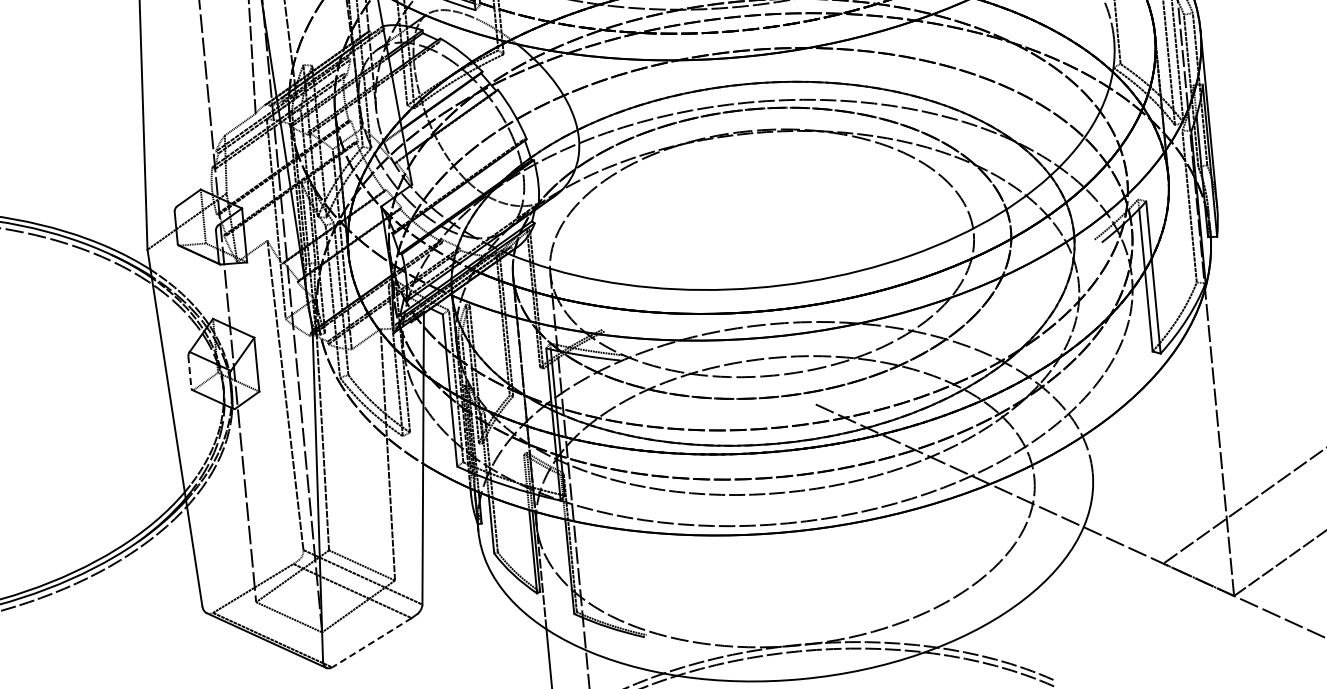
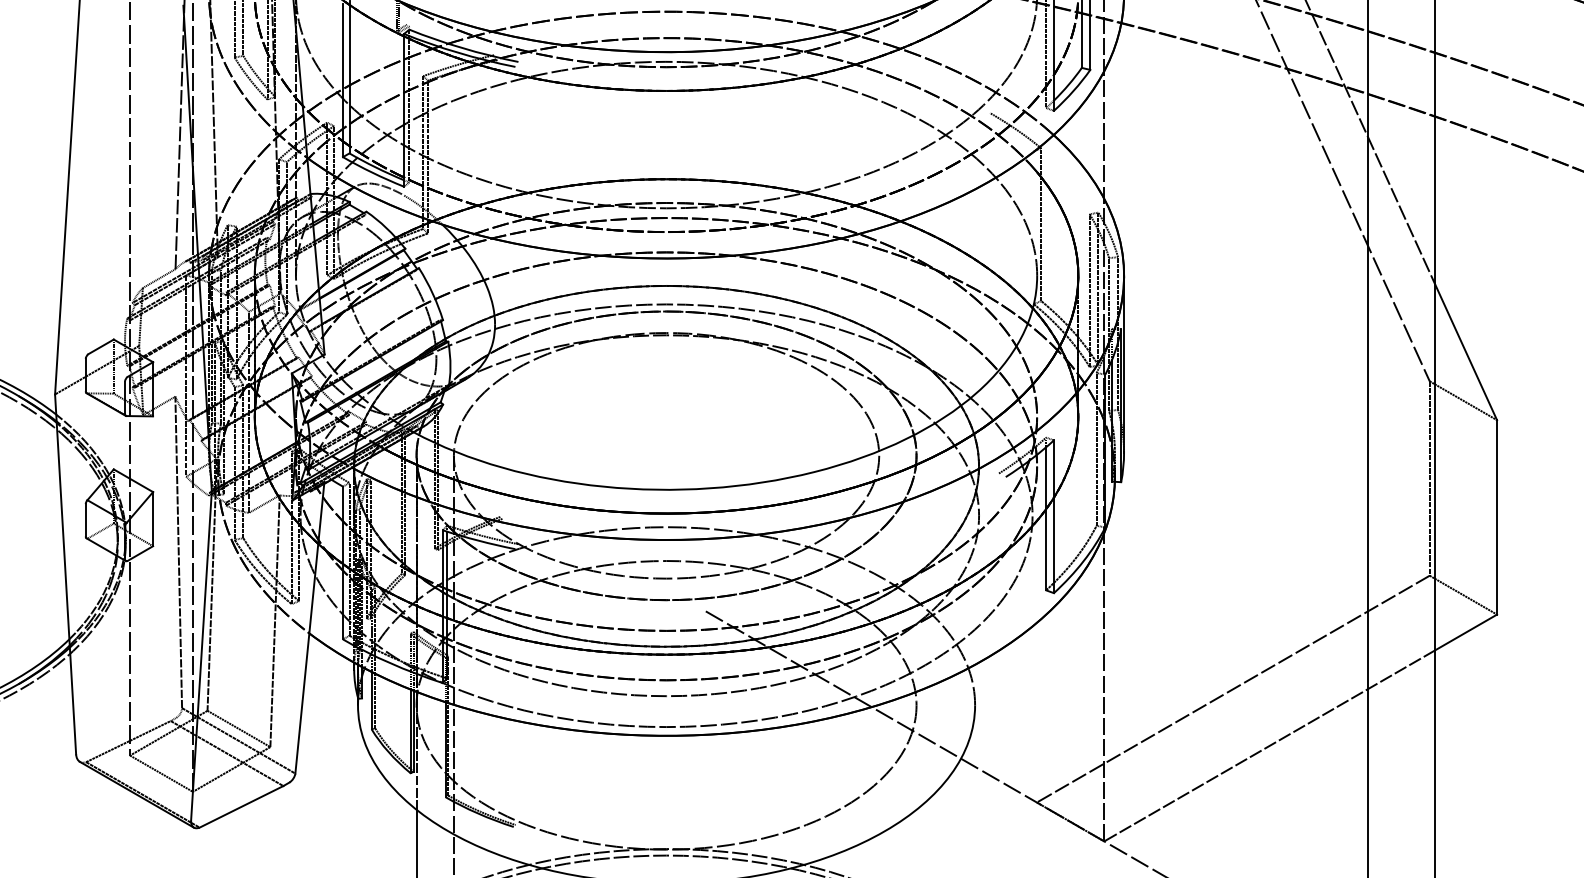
line: (189, 372) -> (85, 520), dashed -> solid
line: (371, 642) -> (241, 806), dashed -> solid

